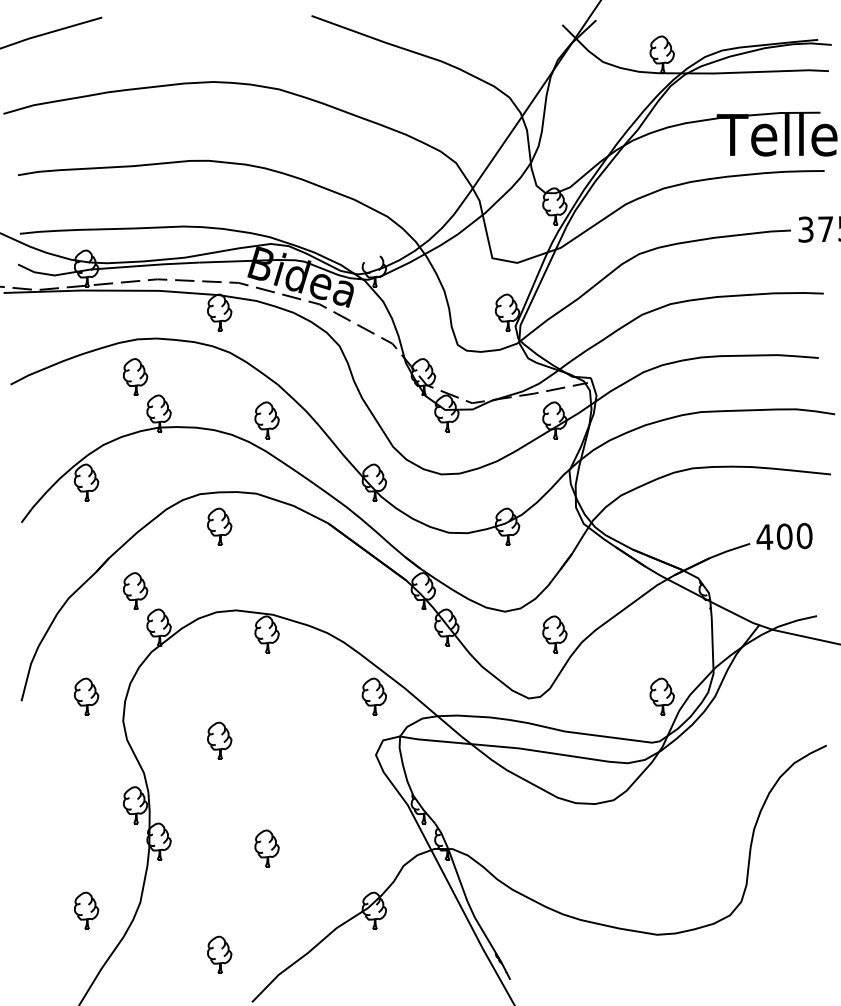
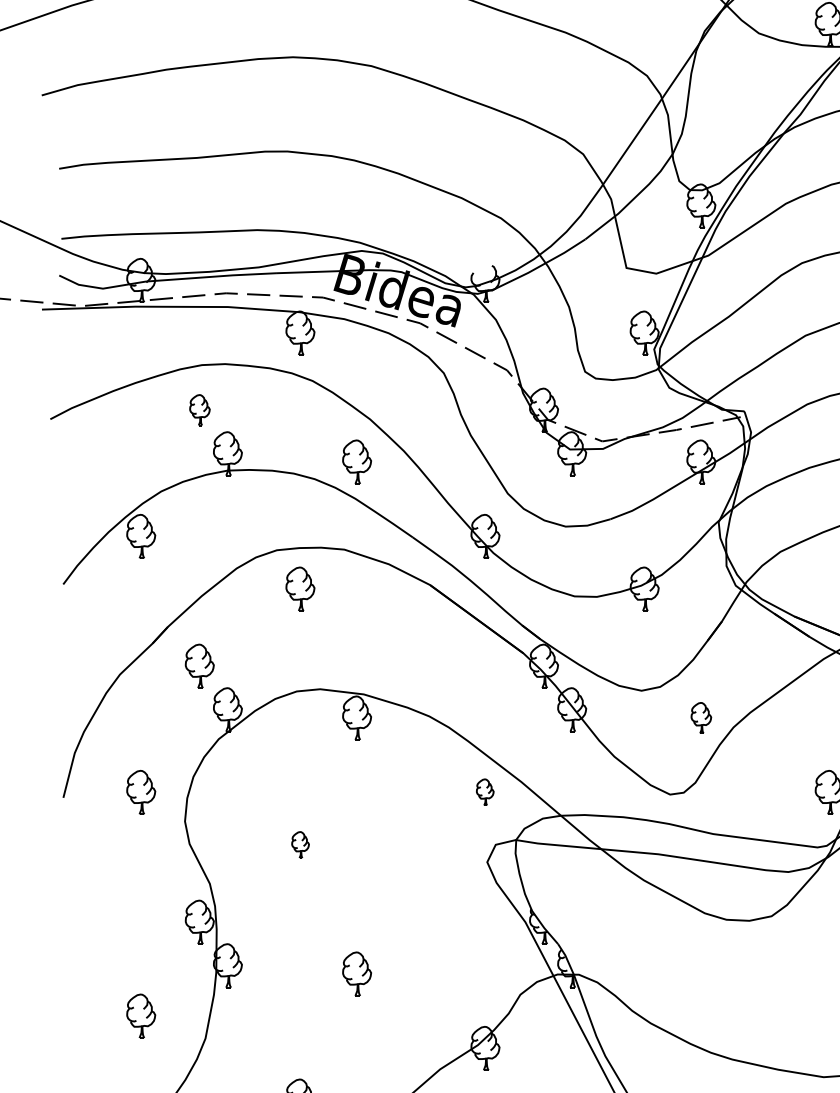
part: (135, 376) -> (199, 409), size x0.7
part: (554, 634) -> (700, 718), size x0.7
part: (373, 696) -> (484, 792), size x0.6
part: (219, 740) -> (300, 844), size x0.6
part: (86, 910) -> (141, 1015), moved

